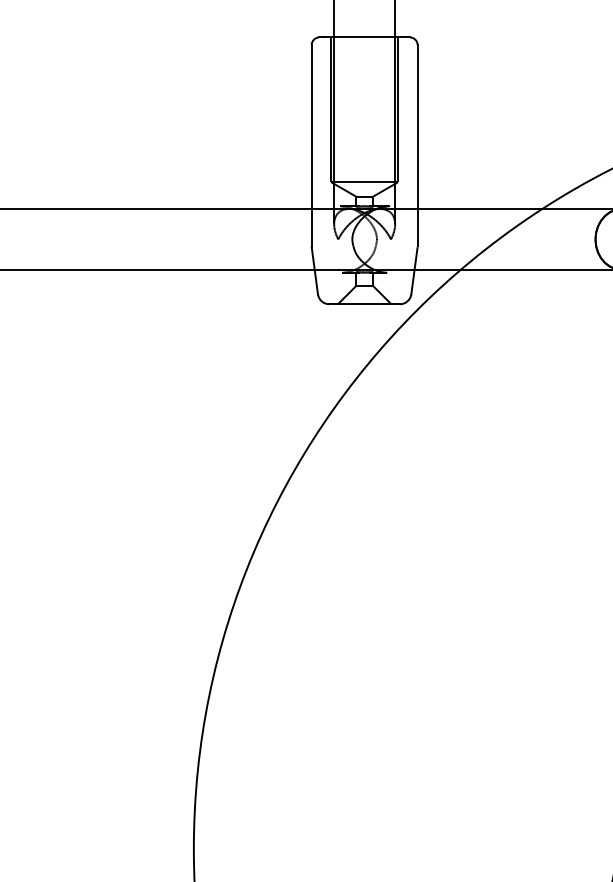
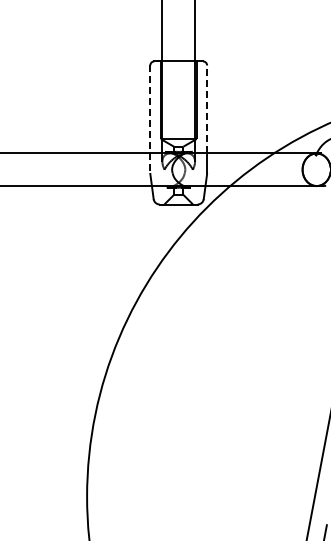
line: (418, 127) -> (207, 109), solid -> dashed
line: (312, 147) -> (150, 120), solid -> dashed

